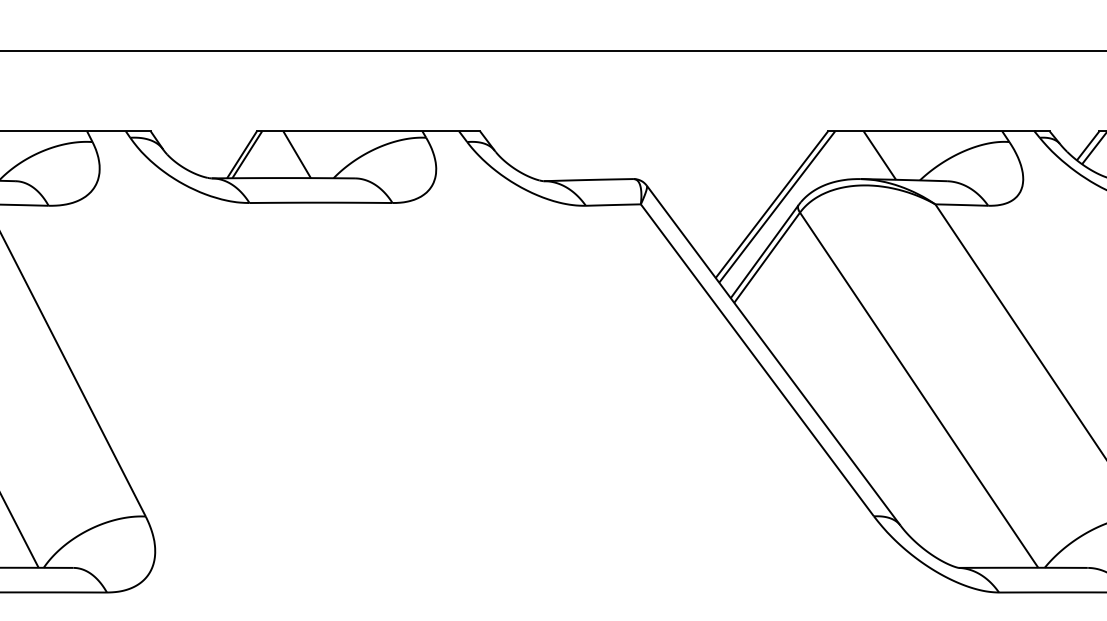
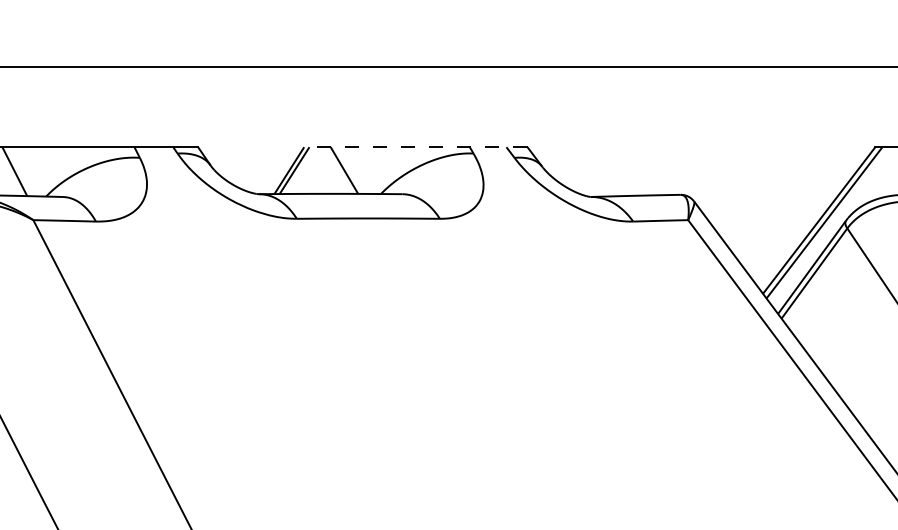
line: (368, 131) -> (415, 147), solid -> dashed

